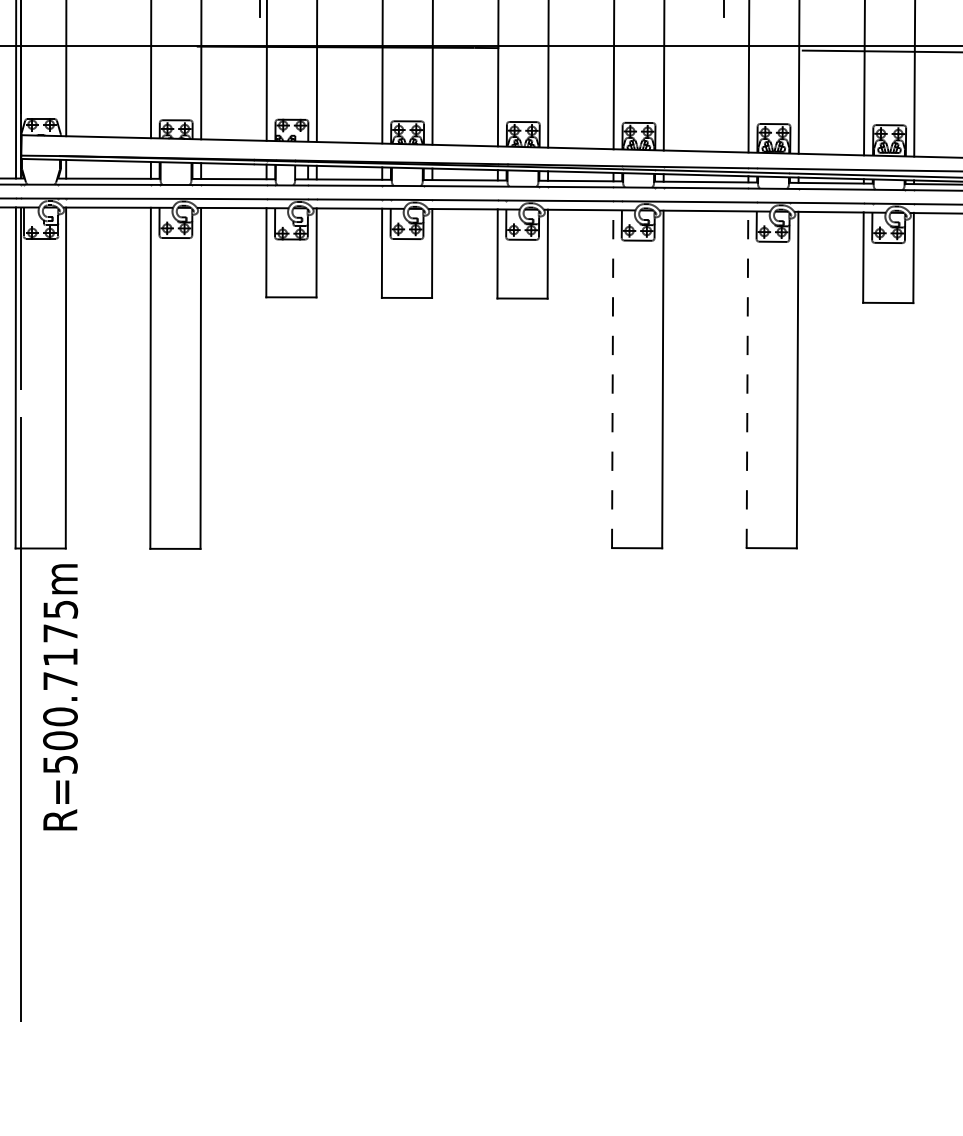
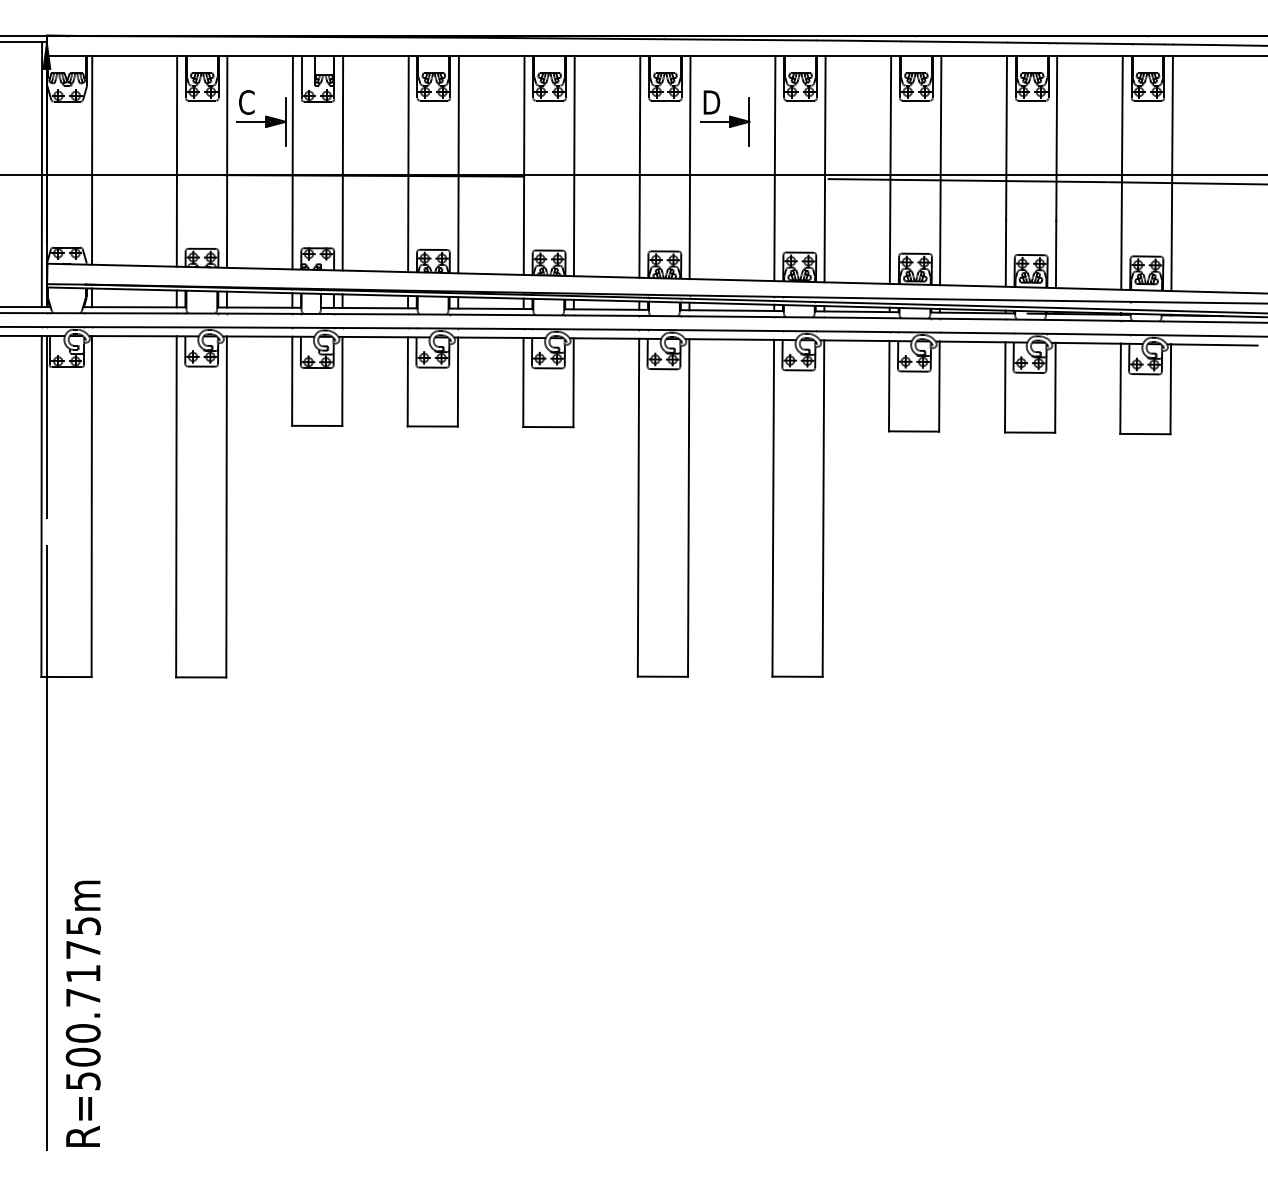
line: (612, 378) -> (638, 507), dashed -> solid
line: (747, 378) -> (773, 507), dashed -> solid
text: (59, 696) -> (82, 1013), moved

